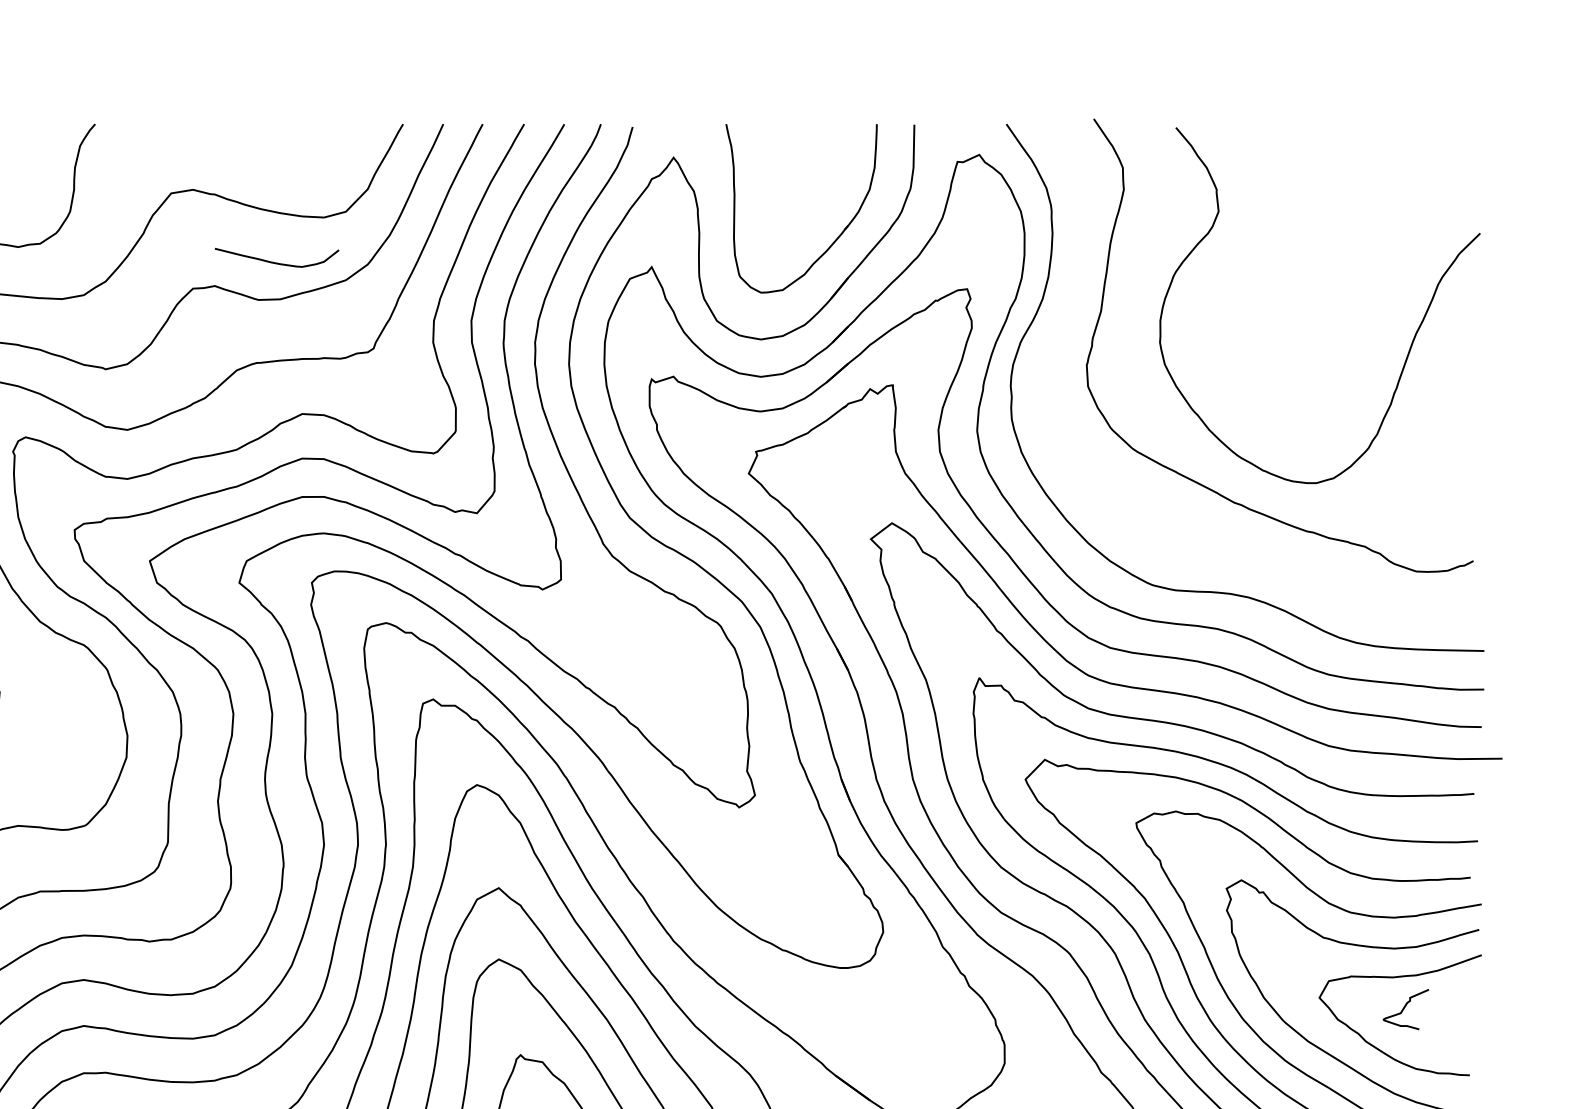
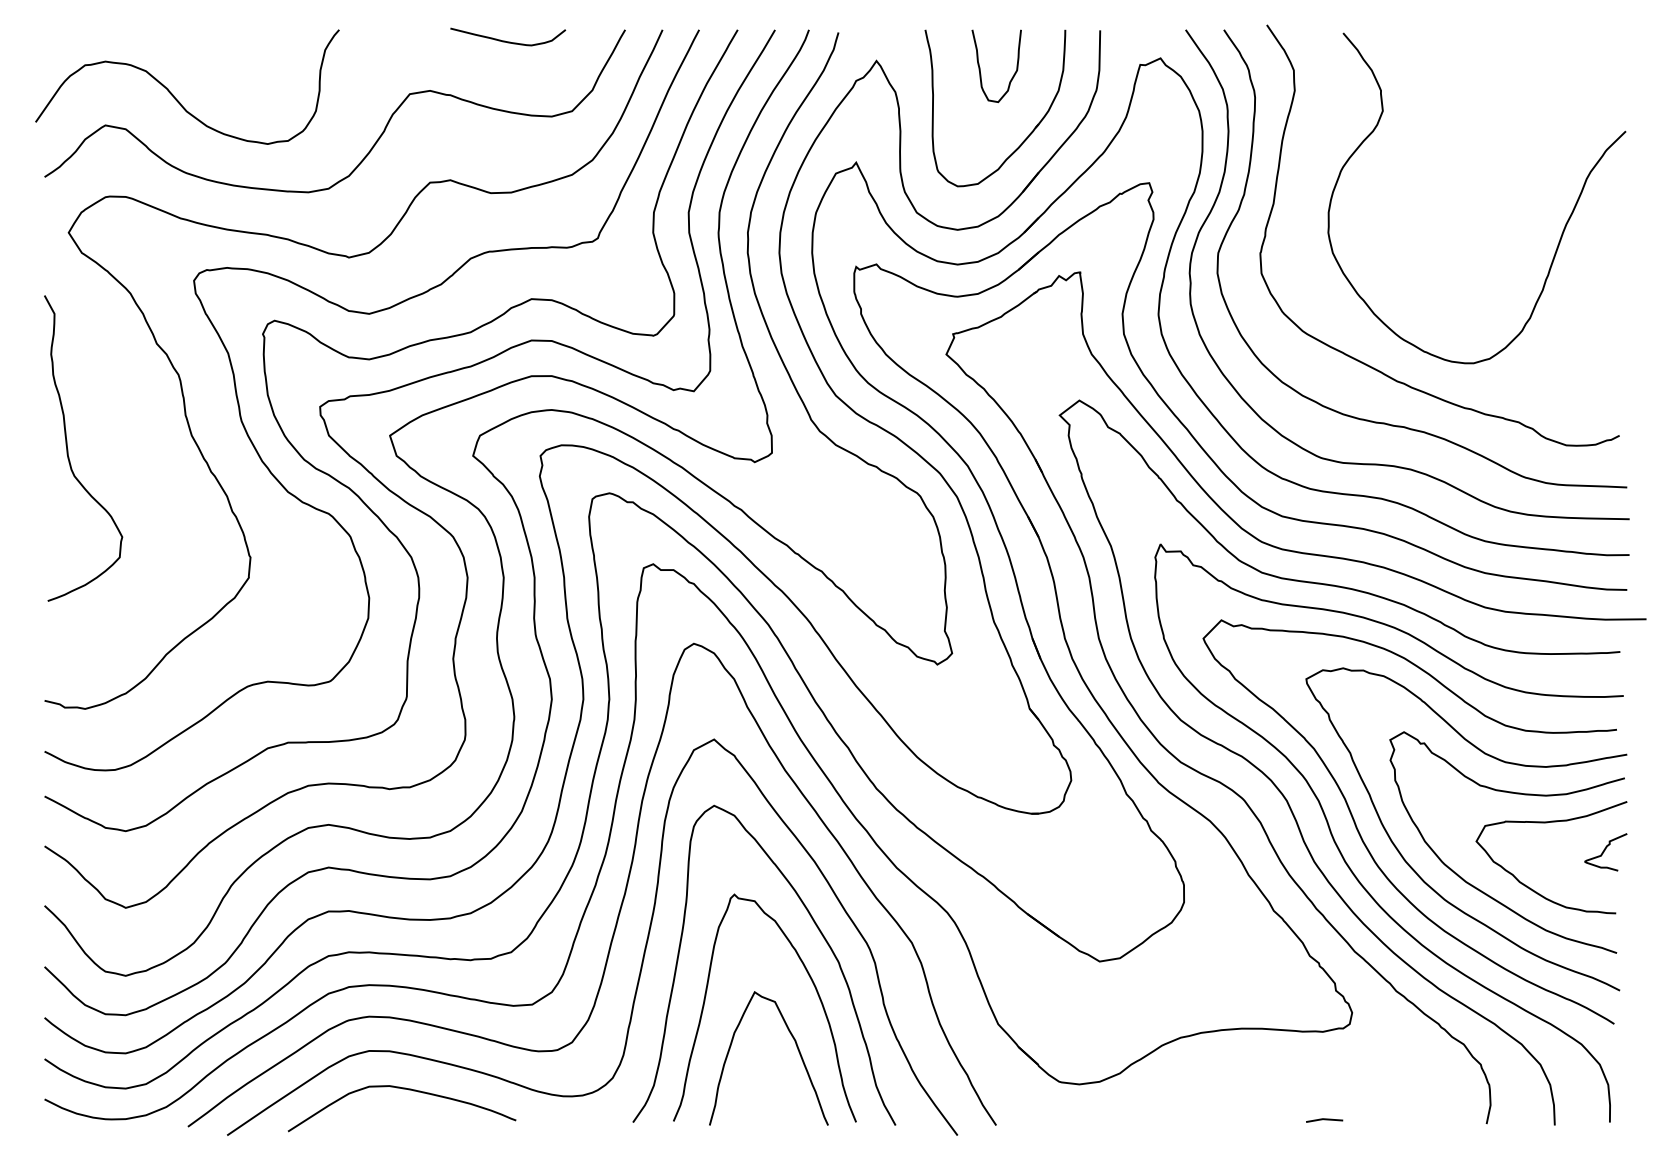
curve: (785, 164) -> (980, 67), added
curve: (274, 261) -> (505, 40), moved
curve: (1221, 546) -> (1385, 422), added
curve: (1404, 1009) -> (1604, 852), moved

